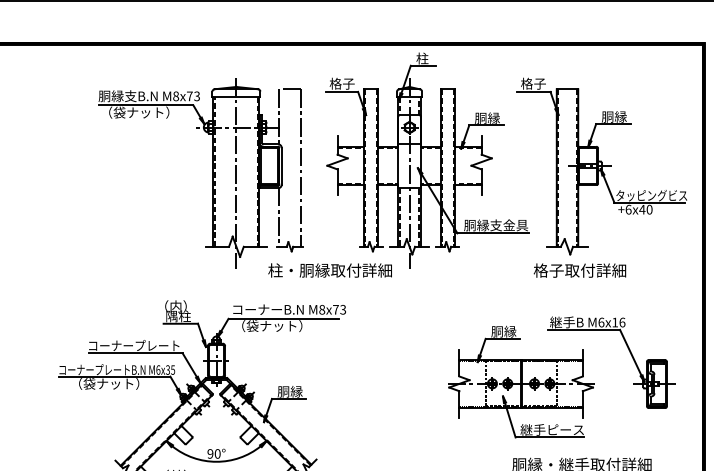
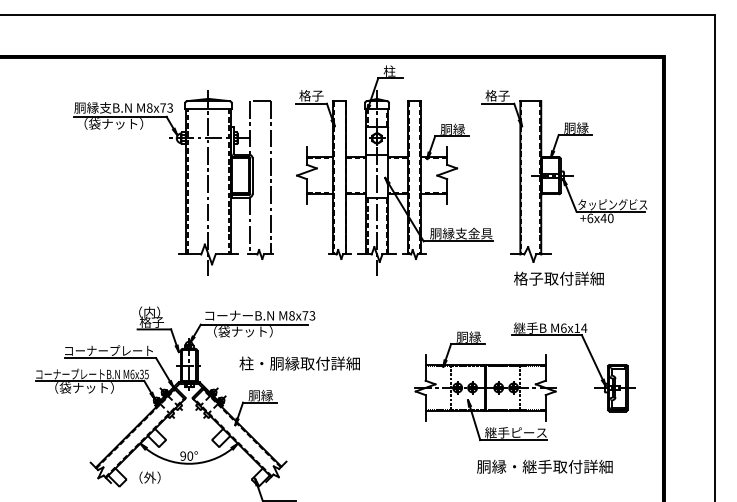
part: (329, 270) -> (299, 363), moved
text: (579, 270) -> (558, 278), moved
text: (177, 315) -> (151, 321), 隅柱 -> 格子
text: (622, 321) -> (584, 327), M6x16 -> M6x14

